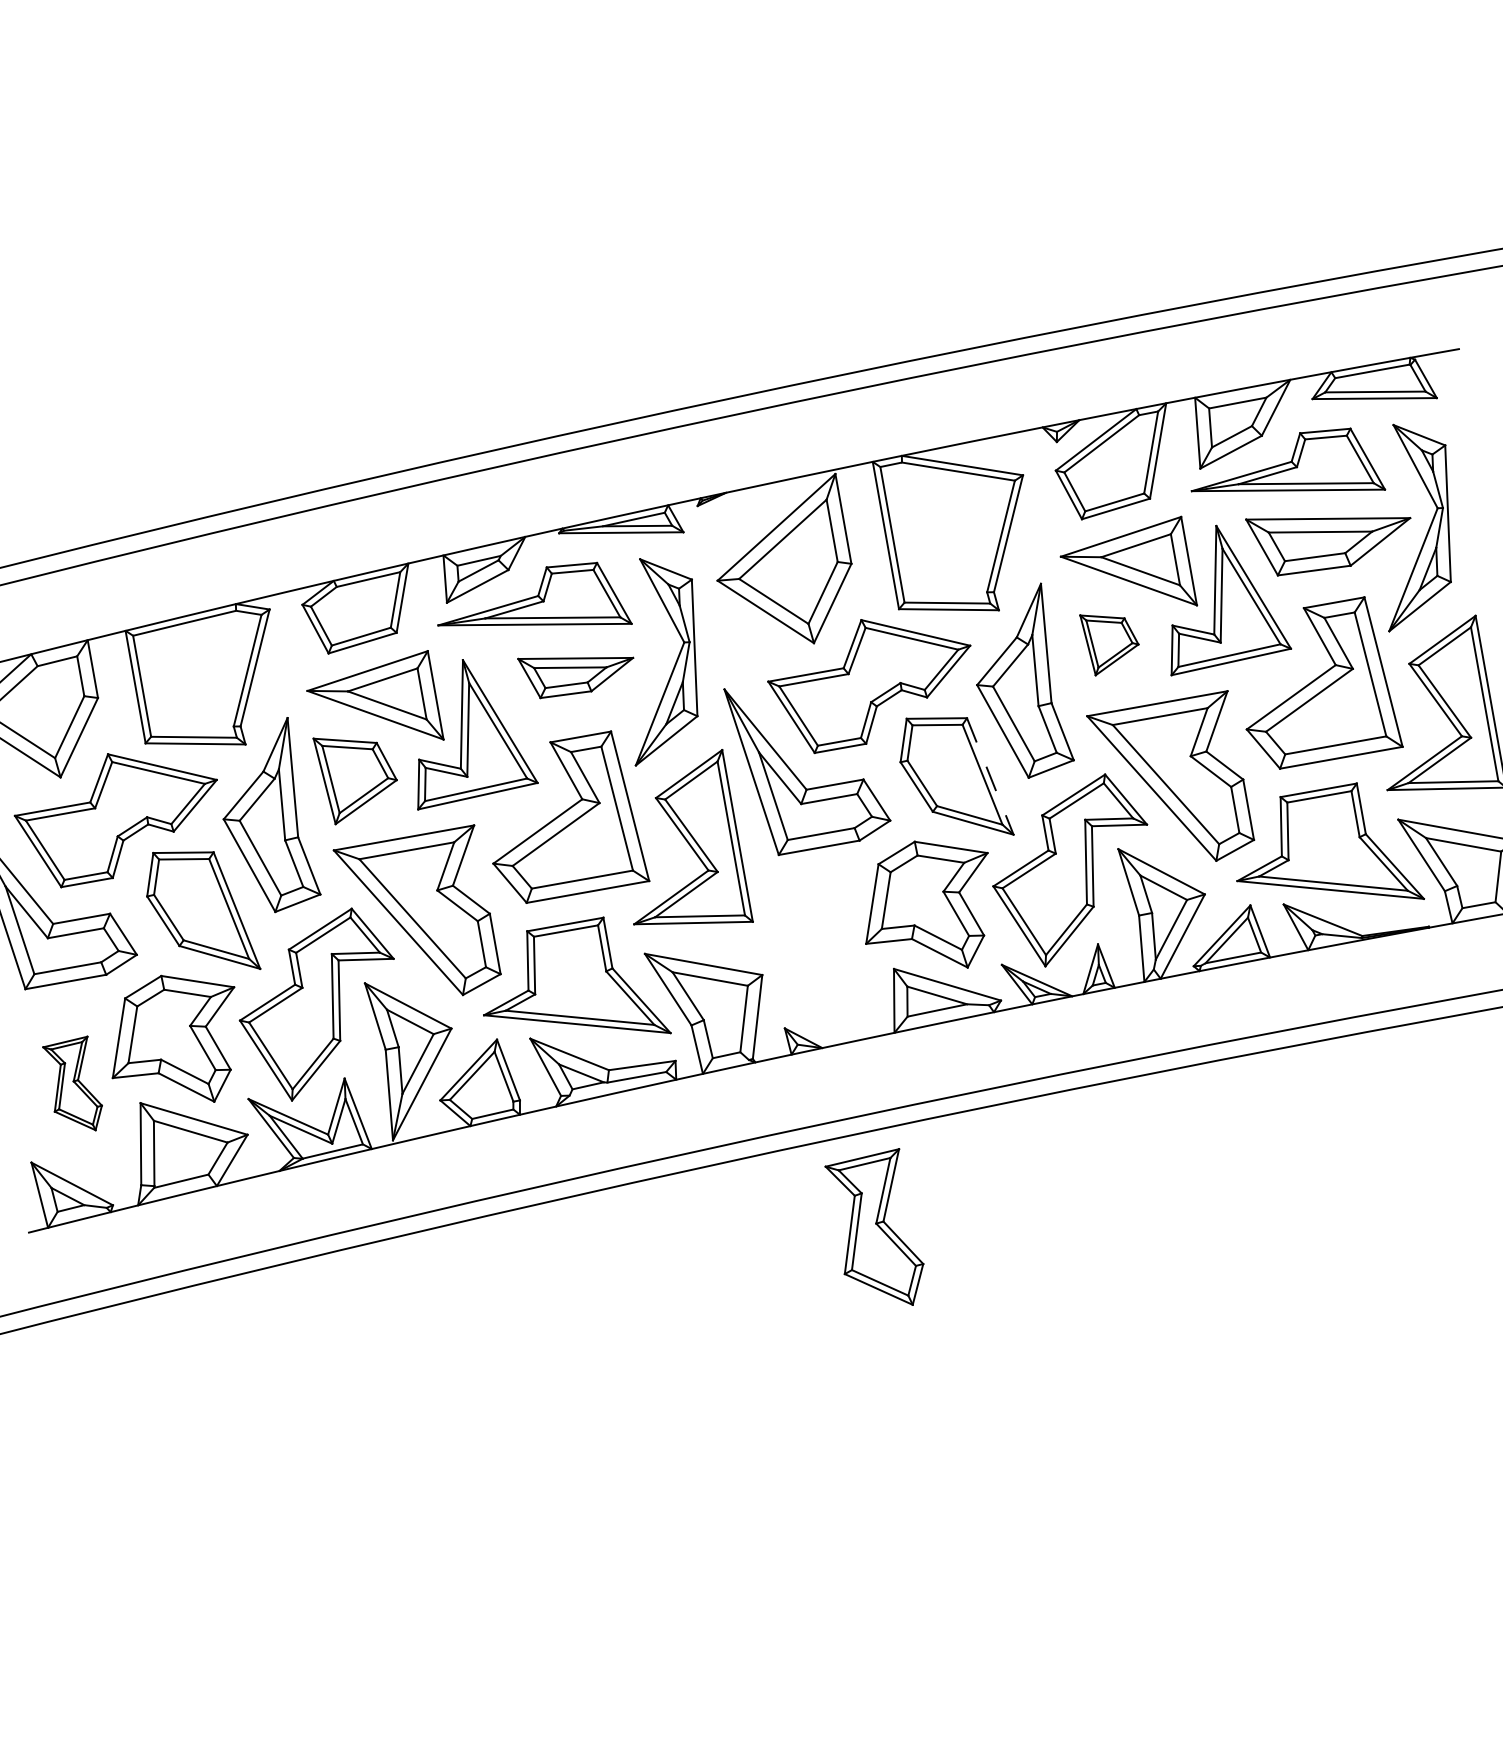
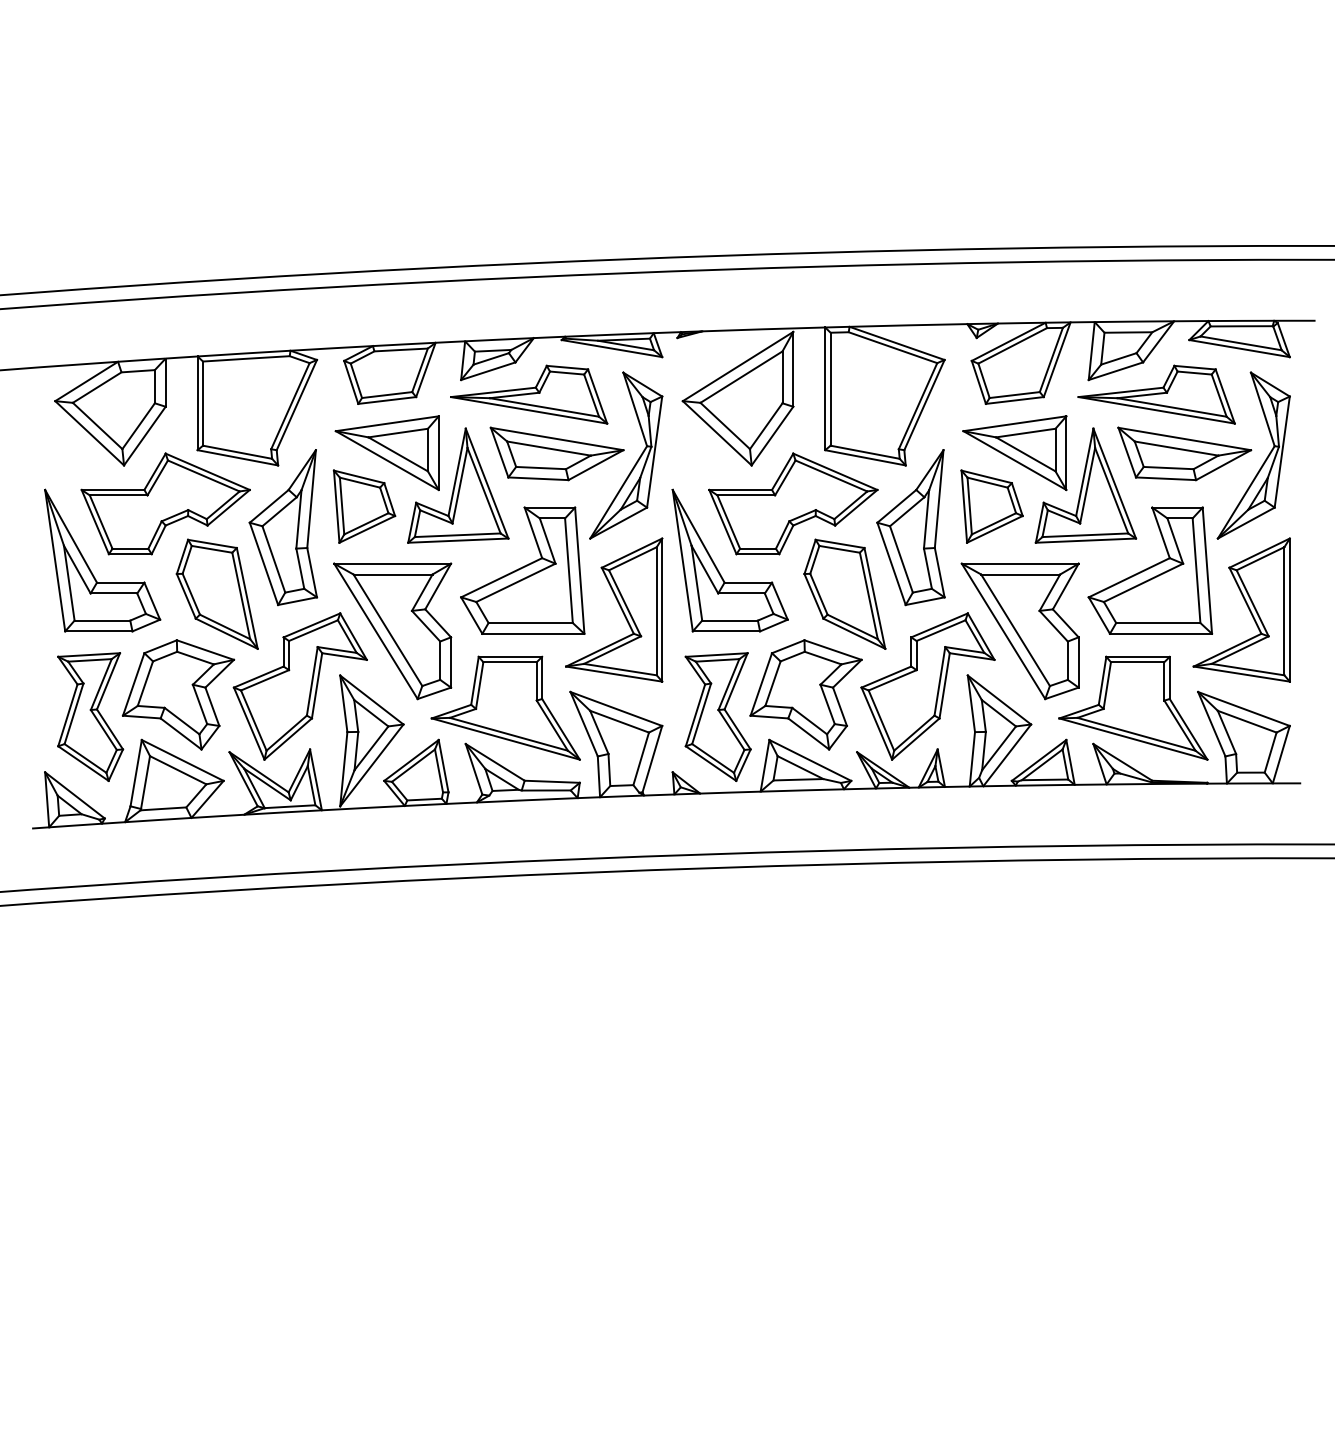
part: (1110, 641) -> (991, 506), size x1.43
part: (577, 670) -> (556, 453), size x1.43
line: (989, 776) -> (874, 598), dashed -> solid
part: (73, 1085) -> (90, 716), size x1.67
part: (876, 1231) -> (717, 716), moved

